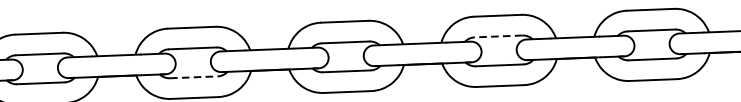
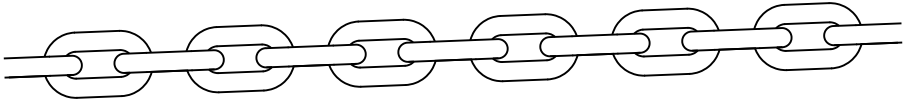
line: (497, 36) -> (522, 34), dashed -> solid
line: (194, 77) -> (241, 72), dashed -> solid

